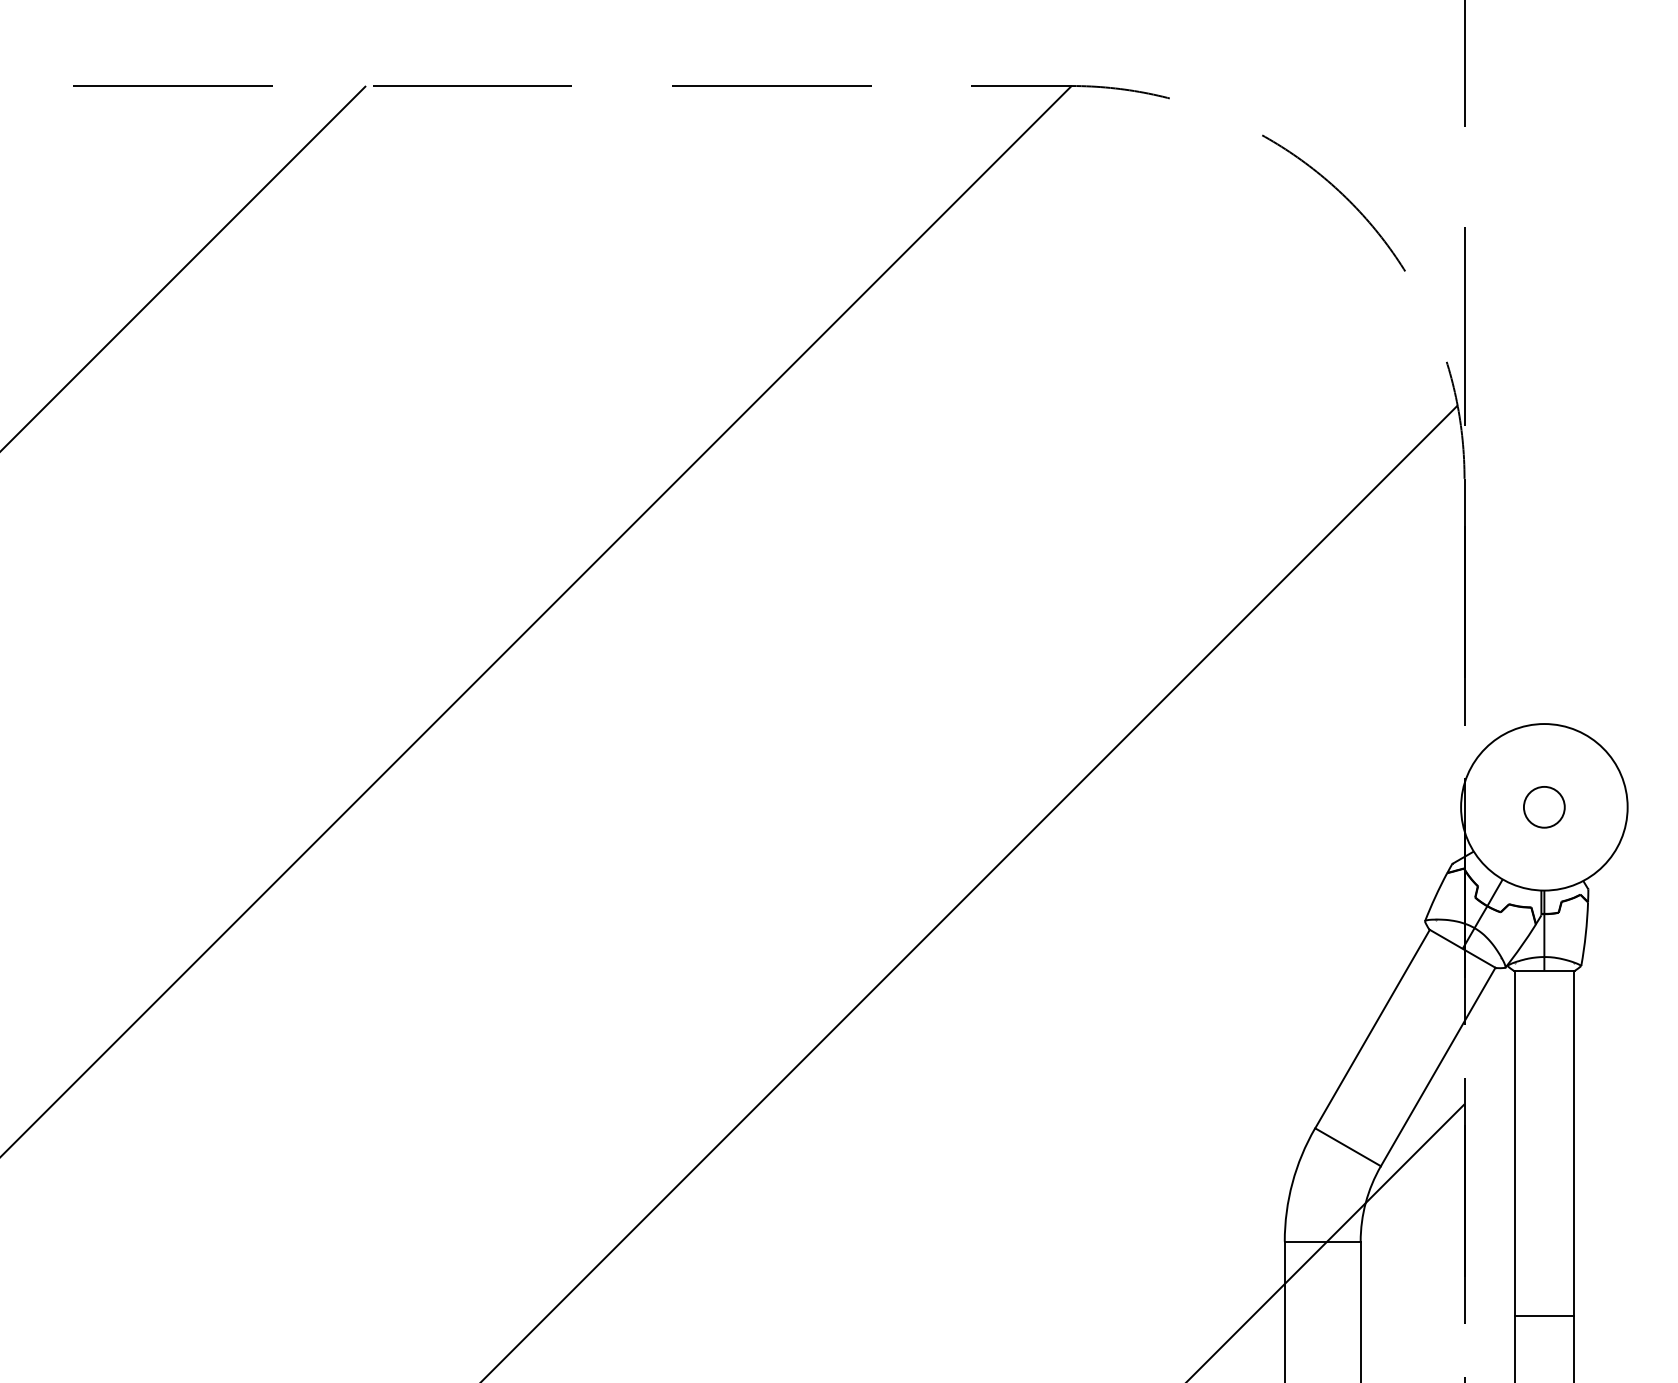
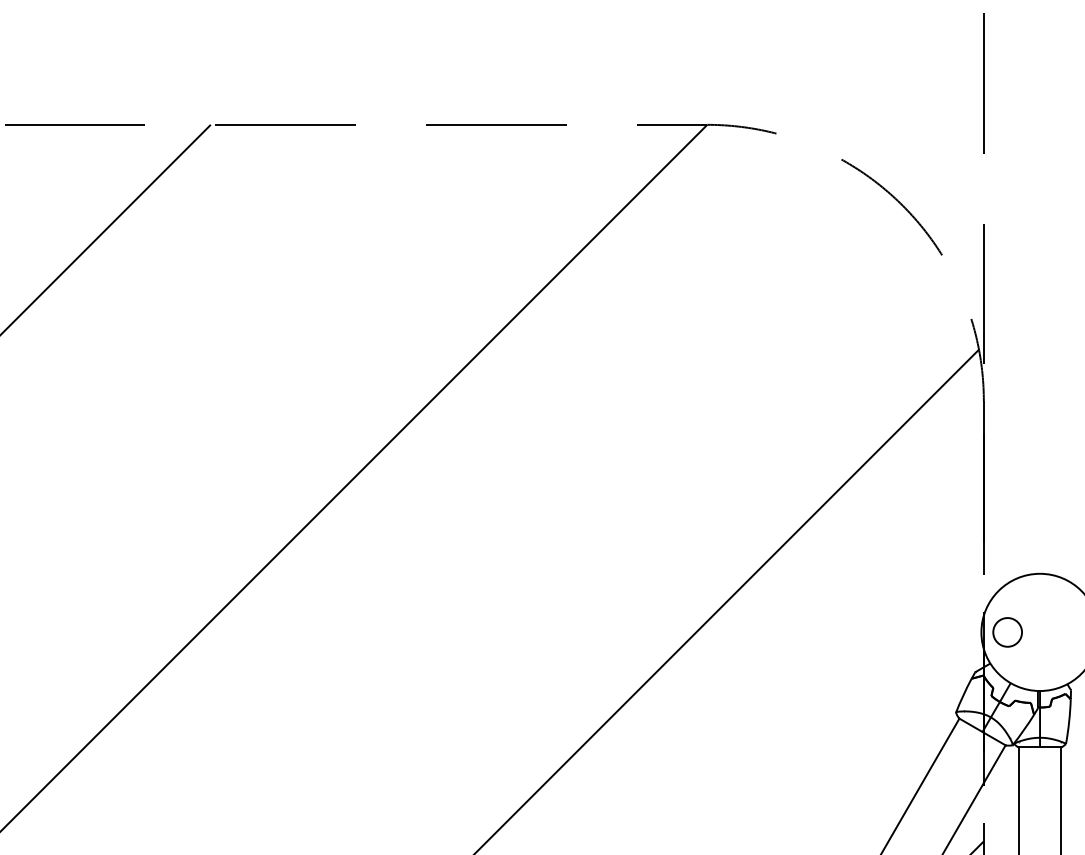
circle: (1544, 807) -> (1007, 632), moved

